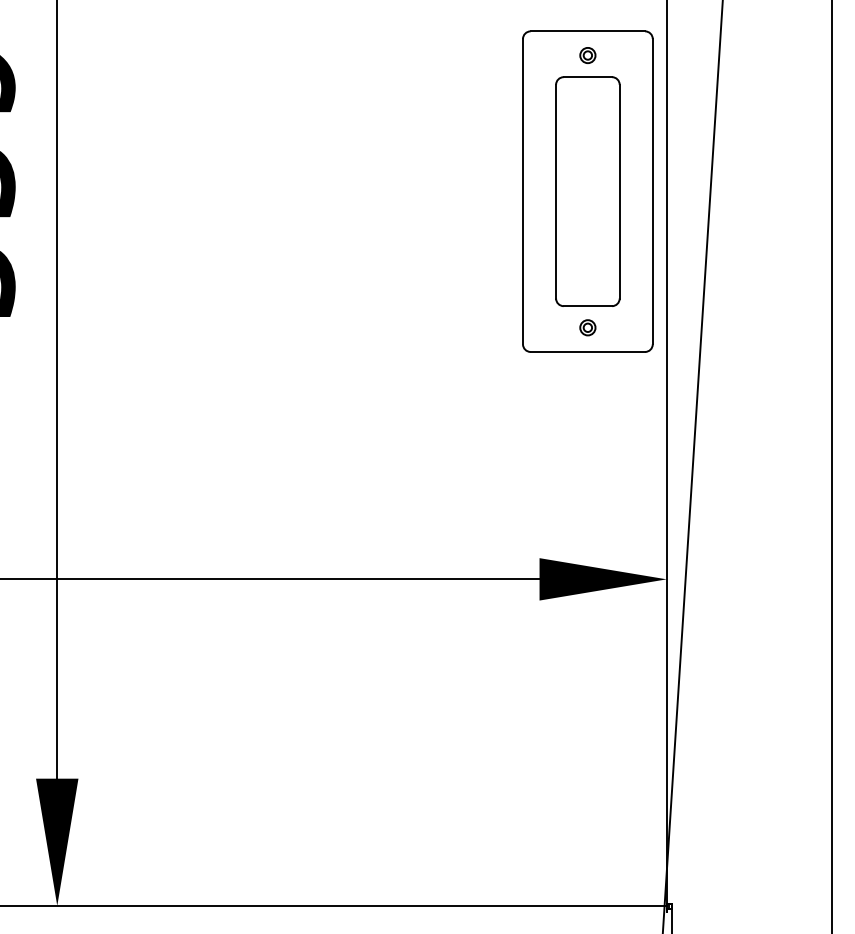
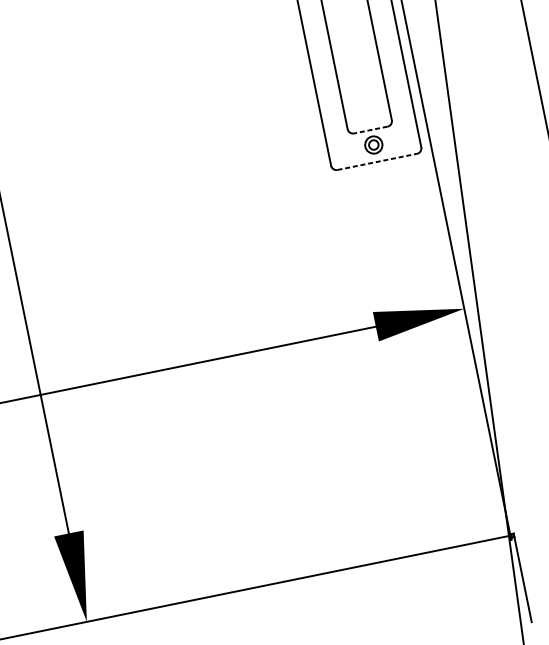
line: (587, 306) -> (370, 130), solid -> dashed
part: (587, 327) -> (373, 144), size x1.6
line: (588, 351) -> (377, 161), solid -> dashed

